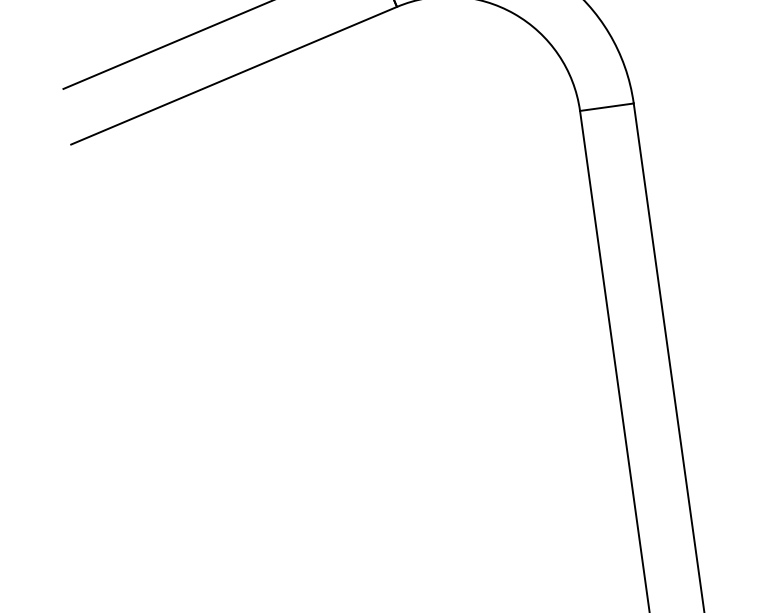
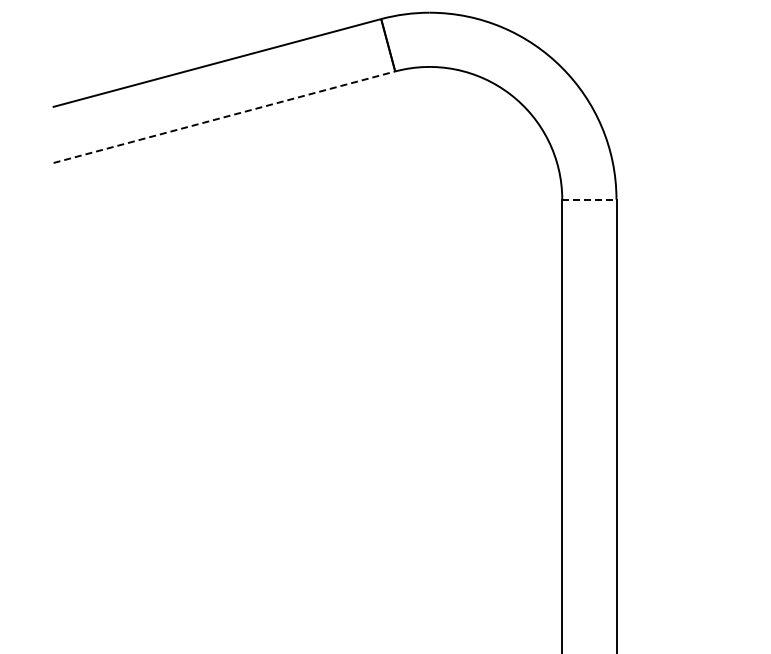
line: (234, 76) -> (224, 117), solid -> dashed
line: (606, 107) -> (589, 199), solid -> dashed

